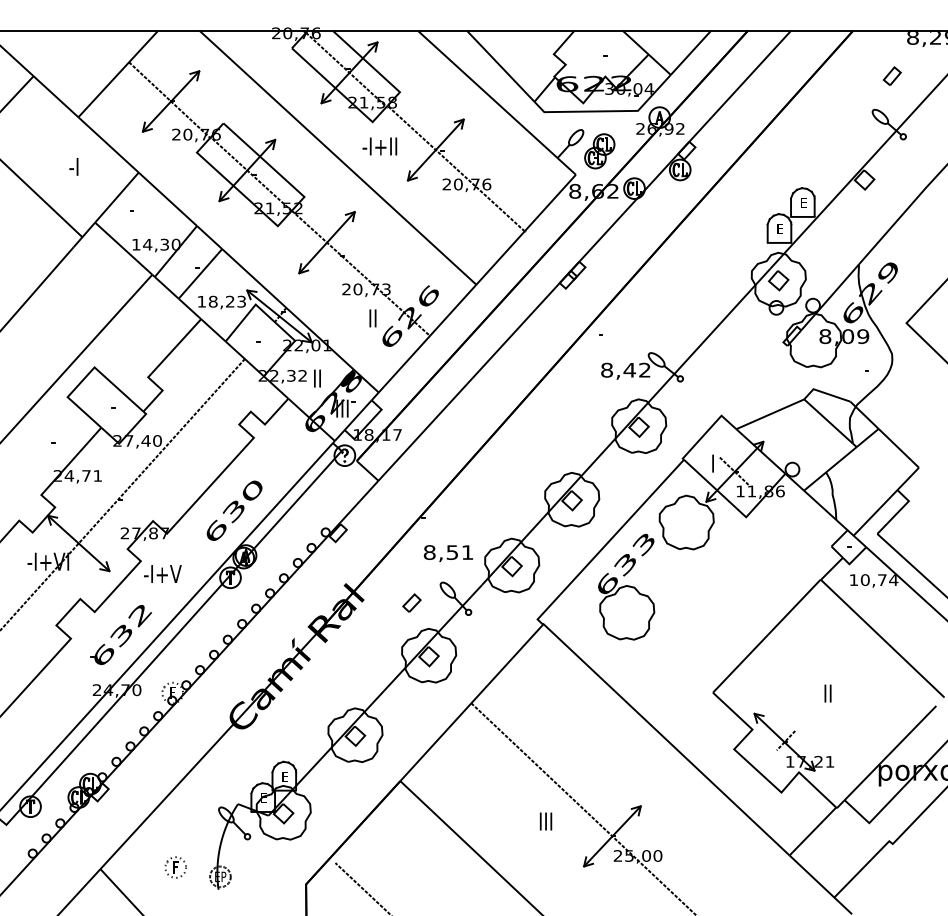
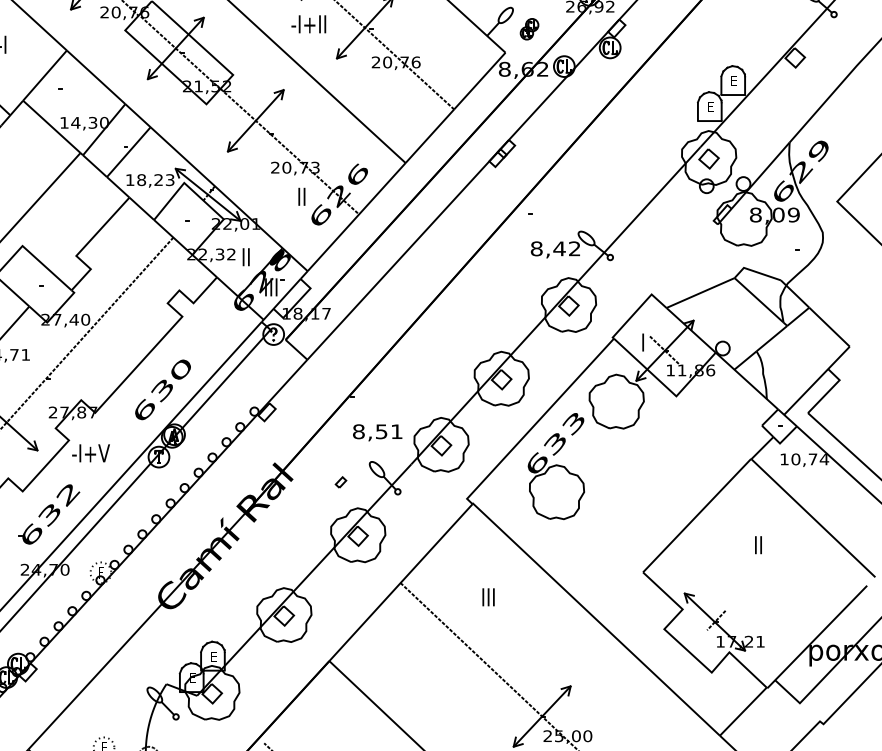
part: (599, 151) -> (529, 29), size x0.6
part: (411, 602) -> (340, 481), size x0.6
text: (827, 693) -> (757, 545), moved
text: (546, 821) -> (489, 597), moved

